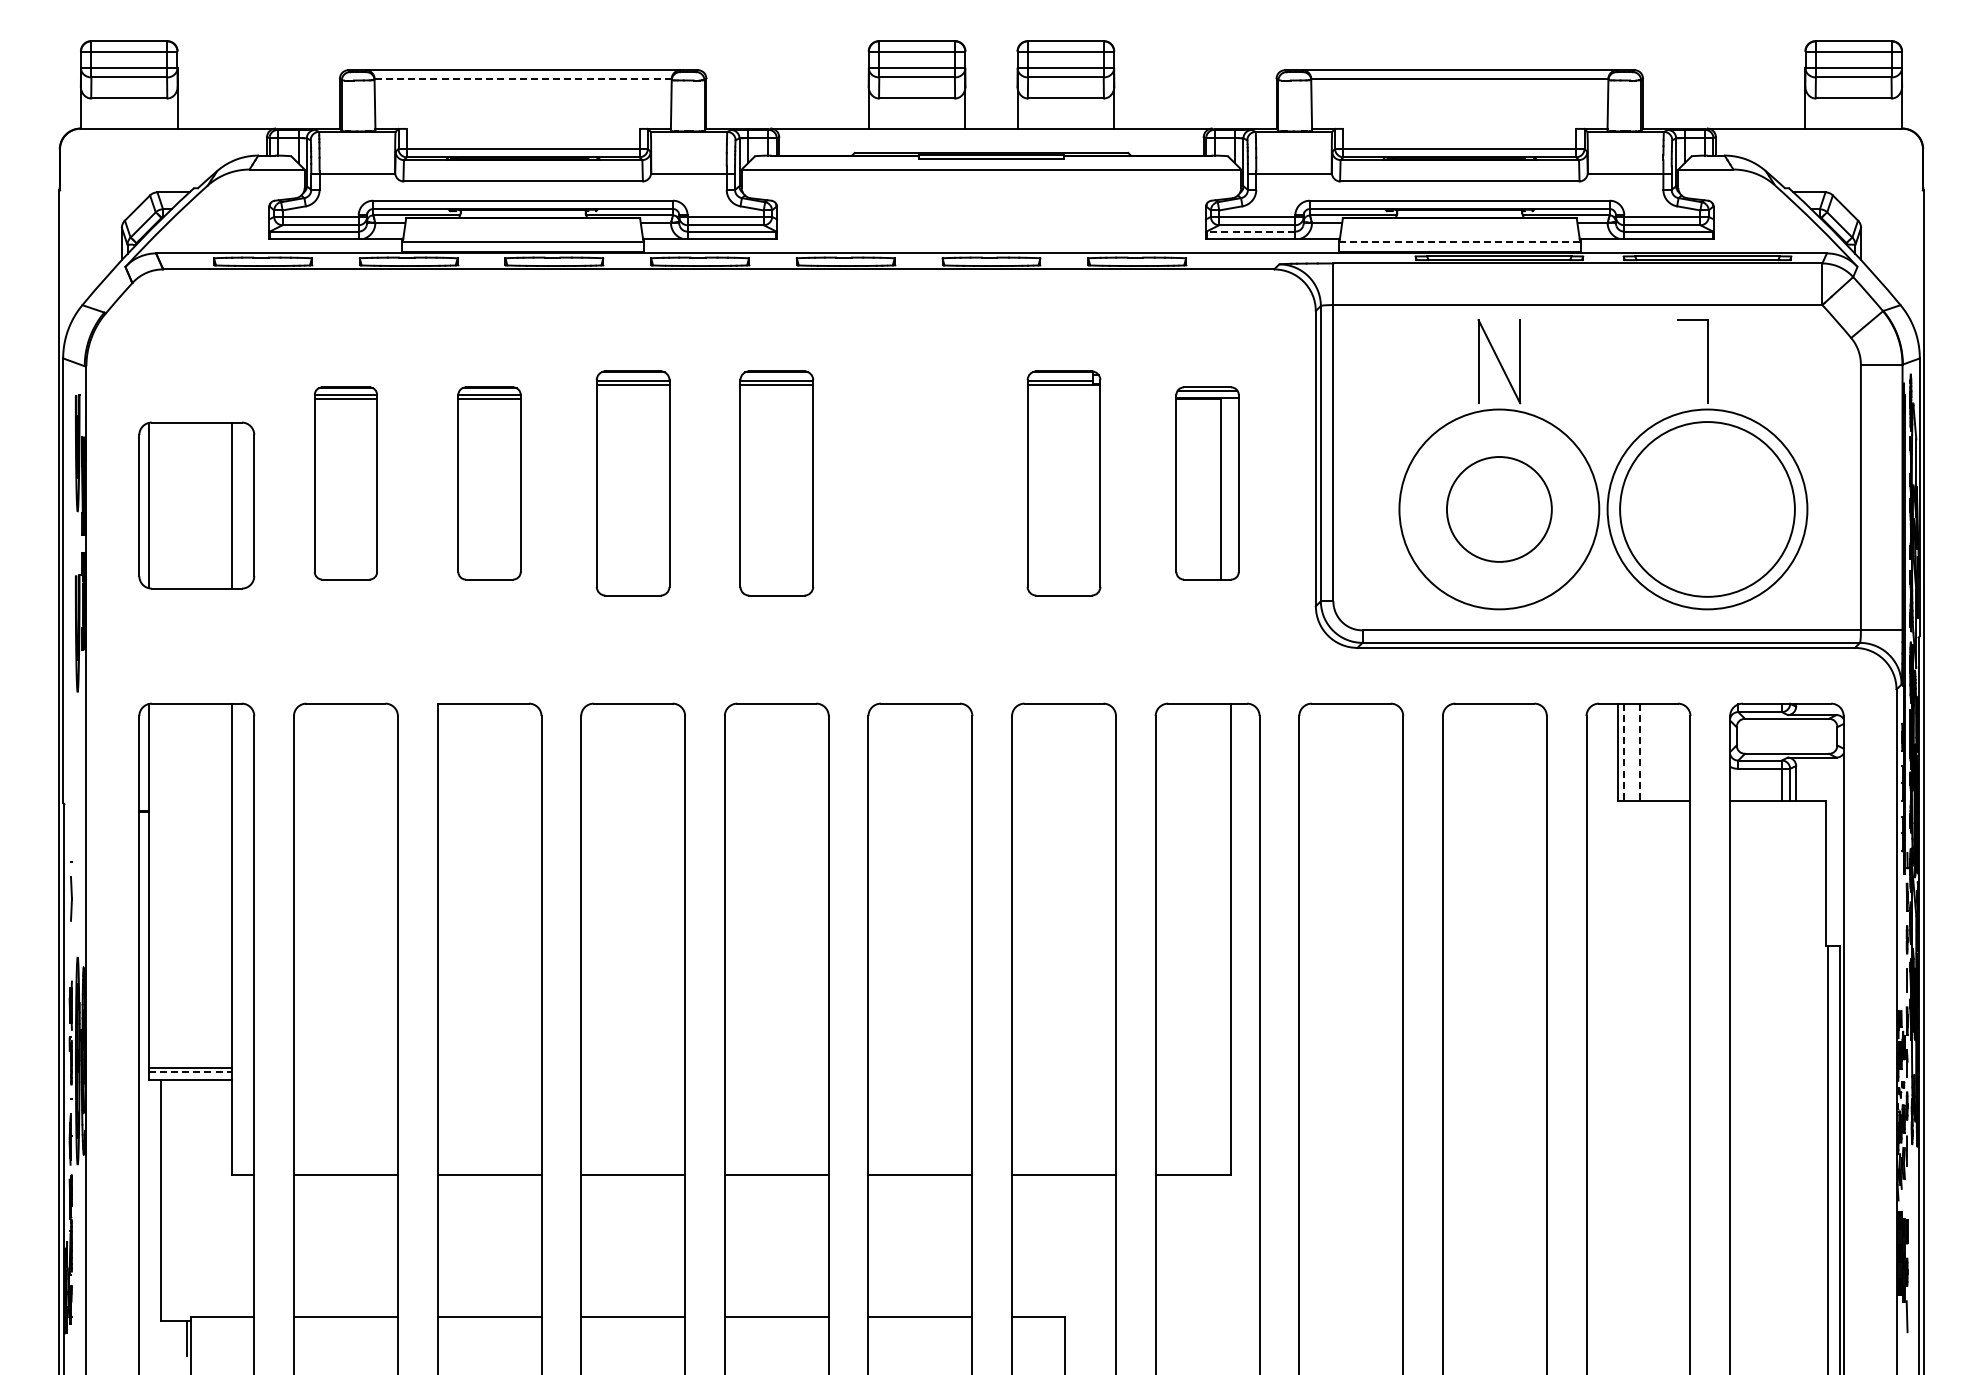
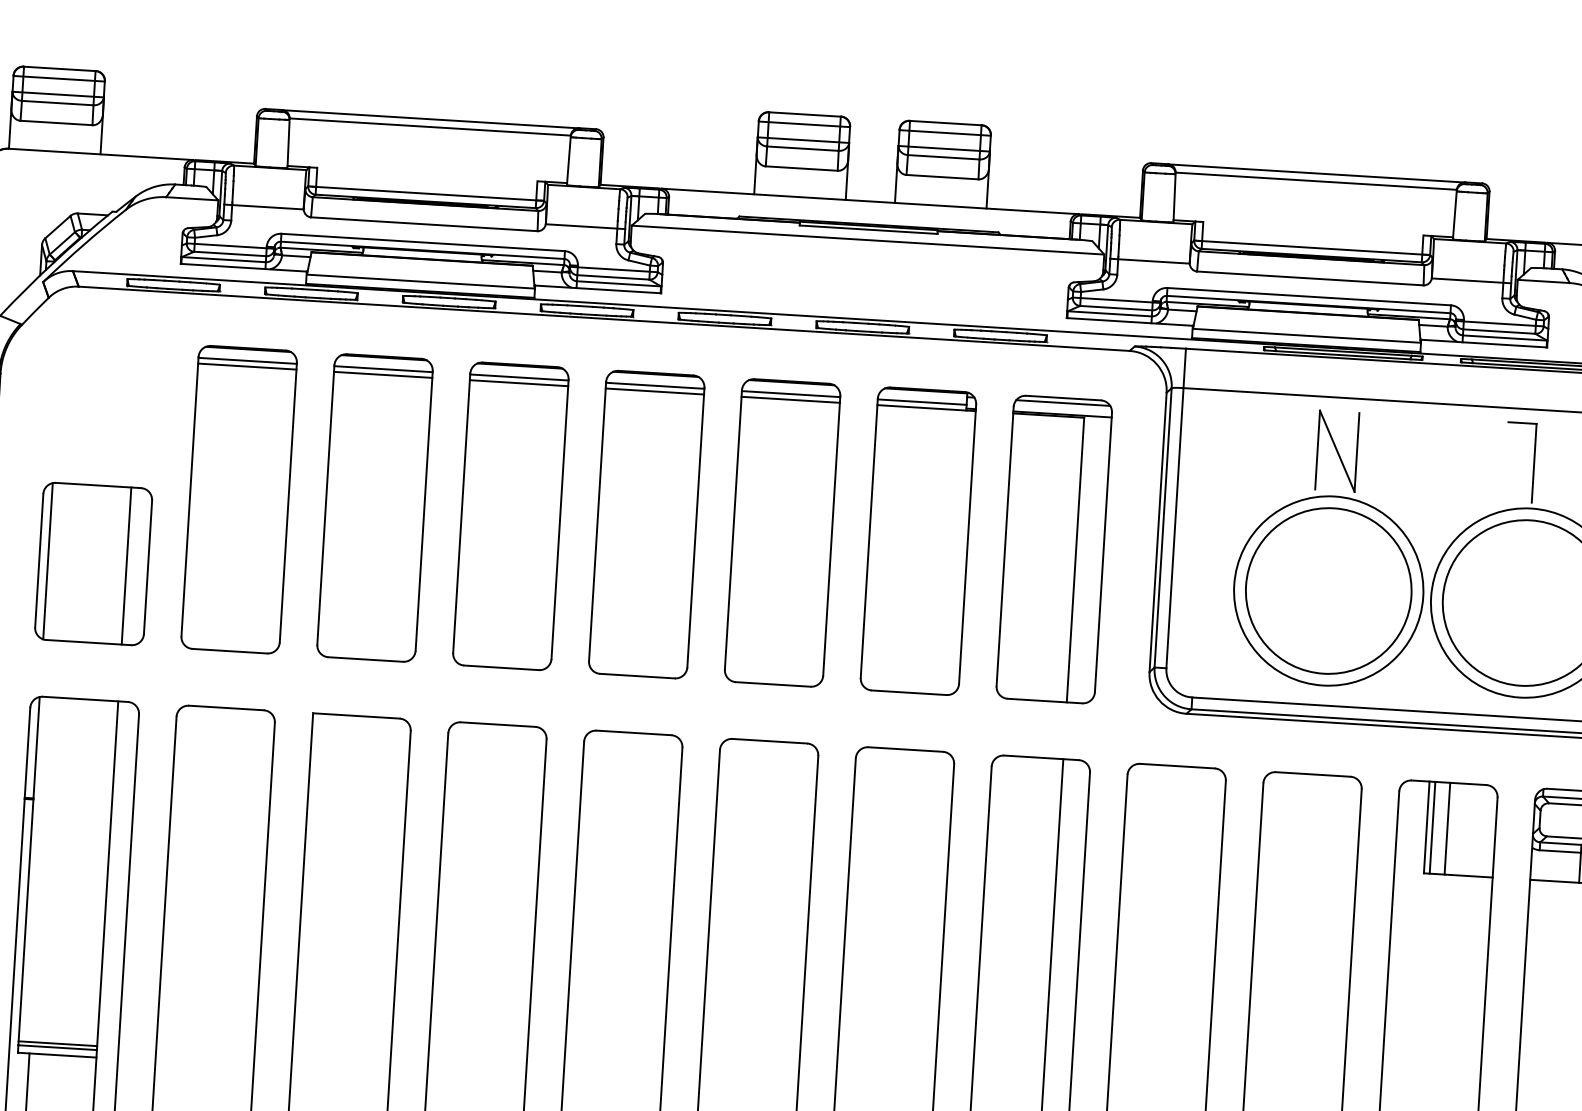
line: (523, 78) -> (430, 126), dashed -> solid
line: (1250, 231) -> (1109, 313), dashed -> solid
line: (1459, 242) -> (1306, 336), dashed -> solid
part: (345, 483) -> (238, 499), size x1.67
part: (489, 483) -> (374, 508), size x1.67
part: (632, 483) -> (510, 516), size x1.43
part: (776, 483) -> (646, 524), size x1.43
part: (920, 483) -> (782, 532), added
part: (1063, 483) -> (917, 541), size x1.43
part: (1207, 483) -> (1054, 549), size x1.67
part: (196, 505) -> (93, 563), moved
circle: (1499, 509) -> (1328, 591), size x1.67
line: (1623, 752) -> (1432, 828), dashed -> solid
line: (1639, 752) -> (1447, 829), dashed -> solid
line: (190, 1072) -> (58, 1047), dashed -> solid

